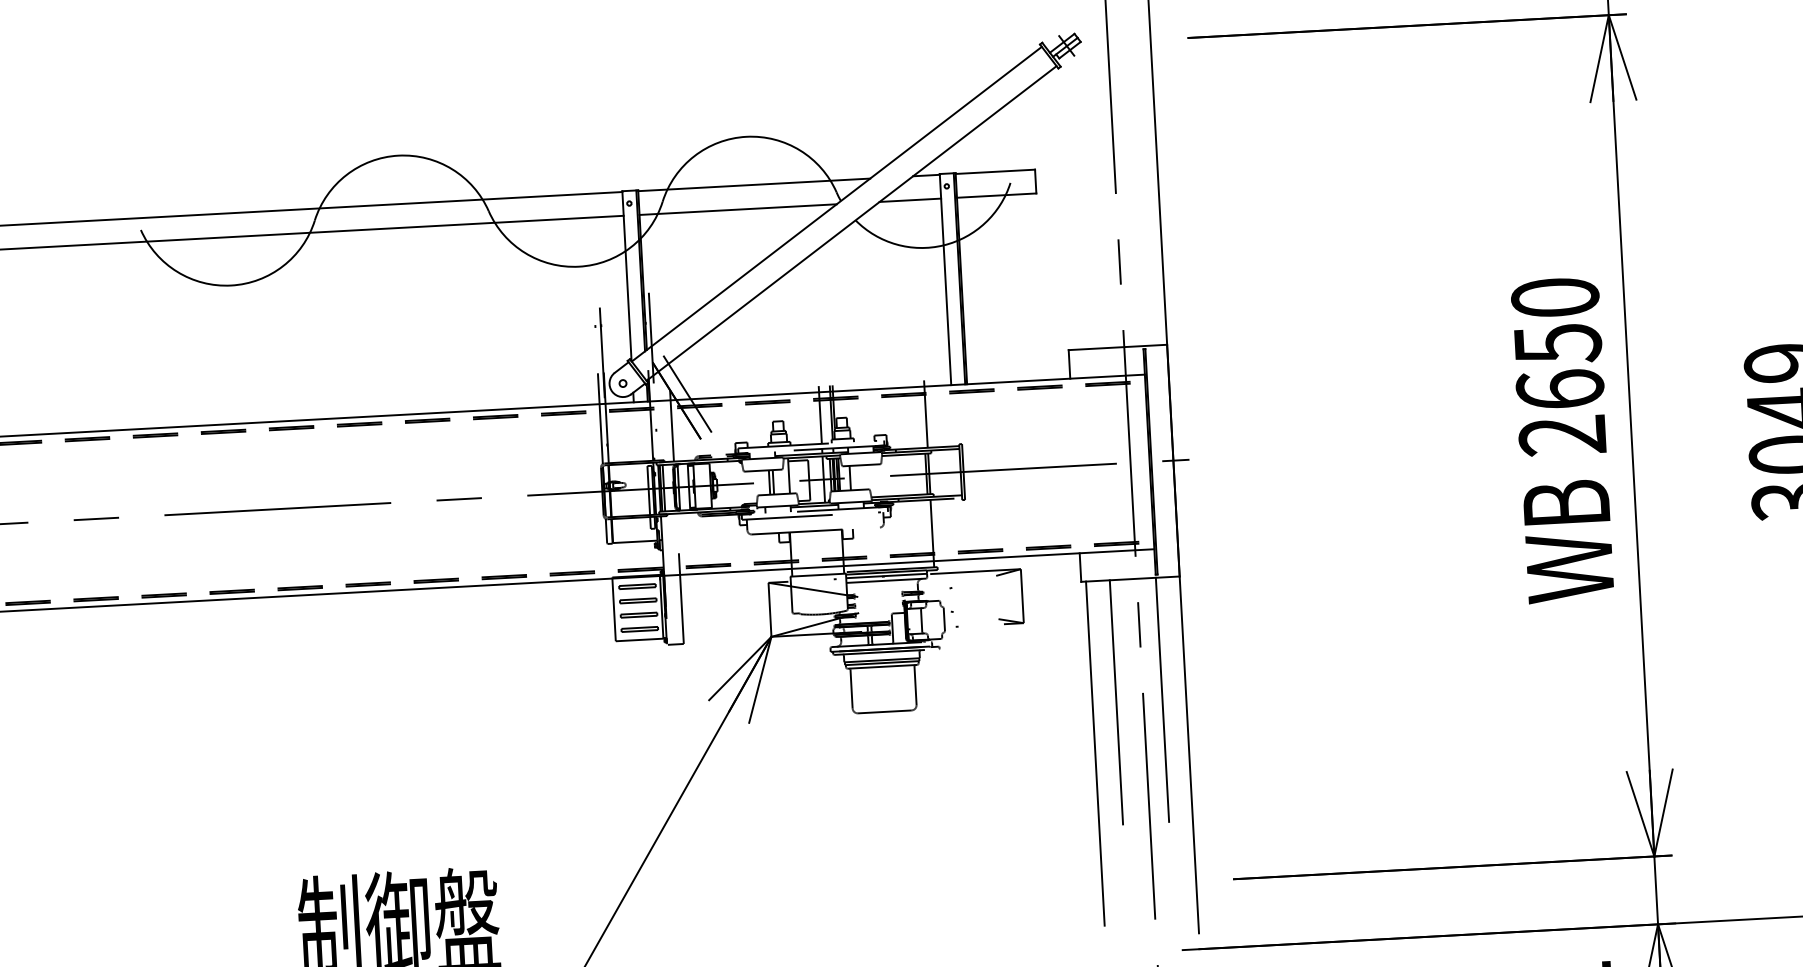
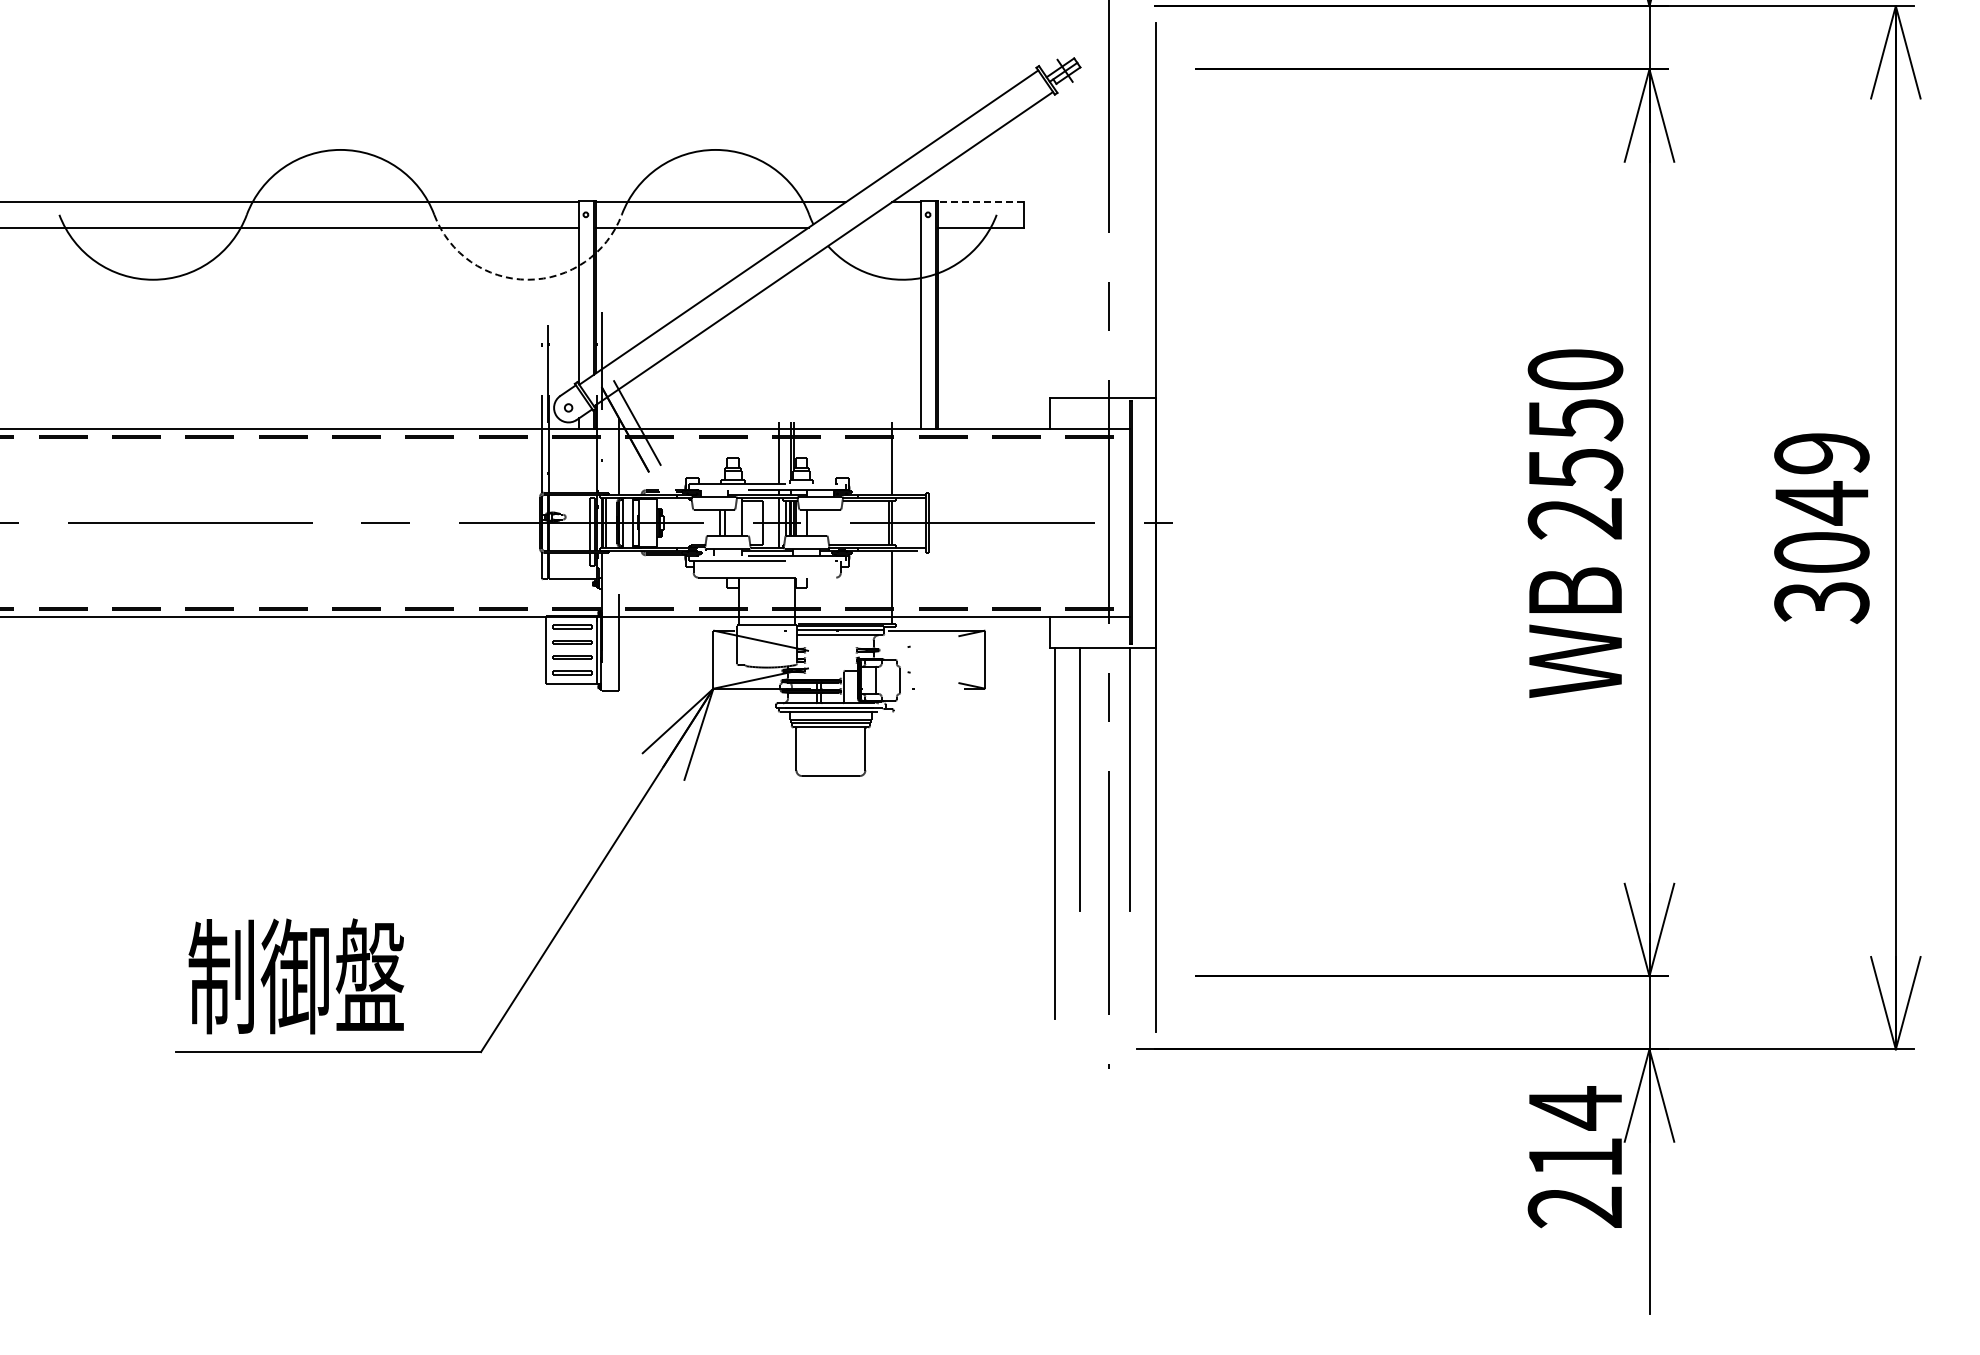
line: (995, 172) -> (981, 202), solid -> dashed
line: (909, 200) -> (887, 227), removed
arc: (579, 266) -> (528, 279), solid -> dashed
text: (1560, 390) -> (1575, 469), 2650 -> 2550

